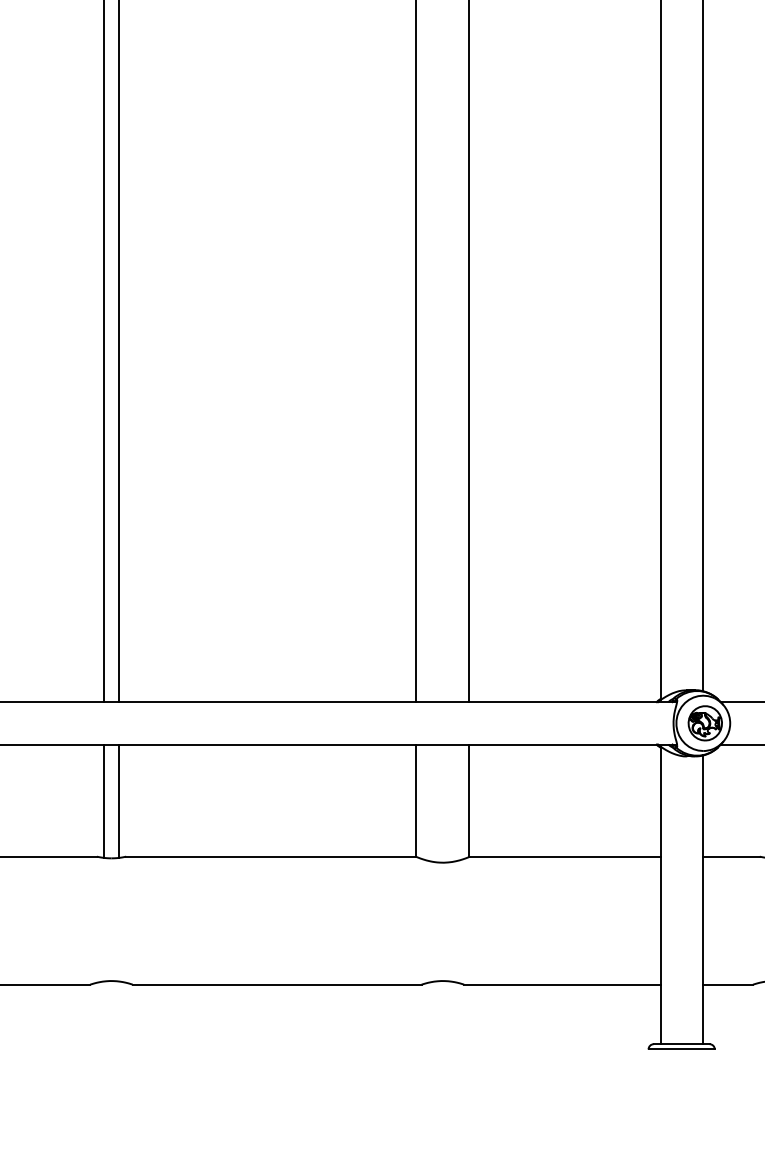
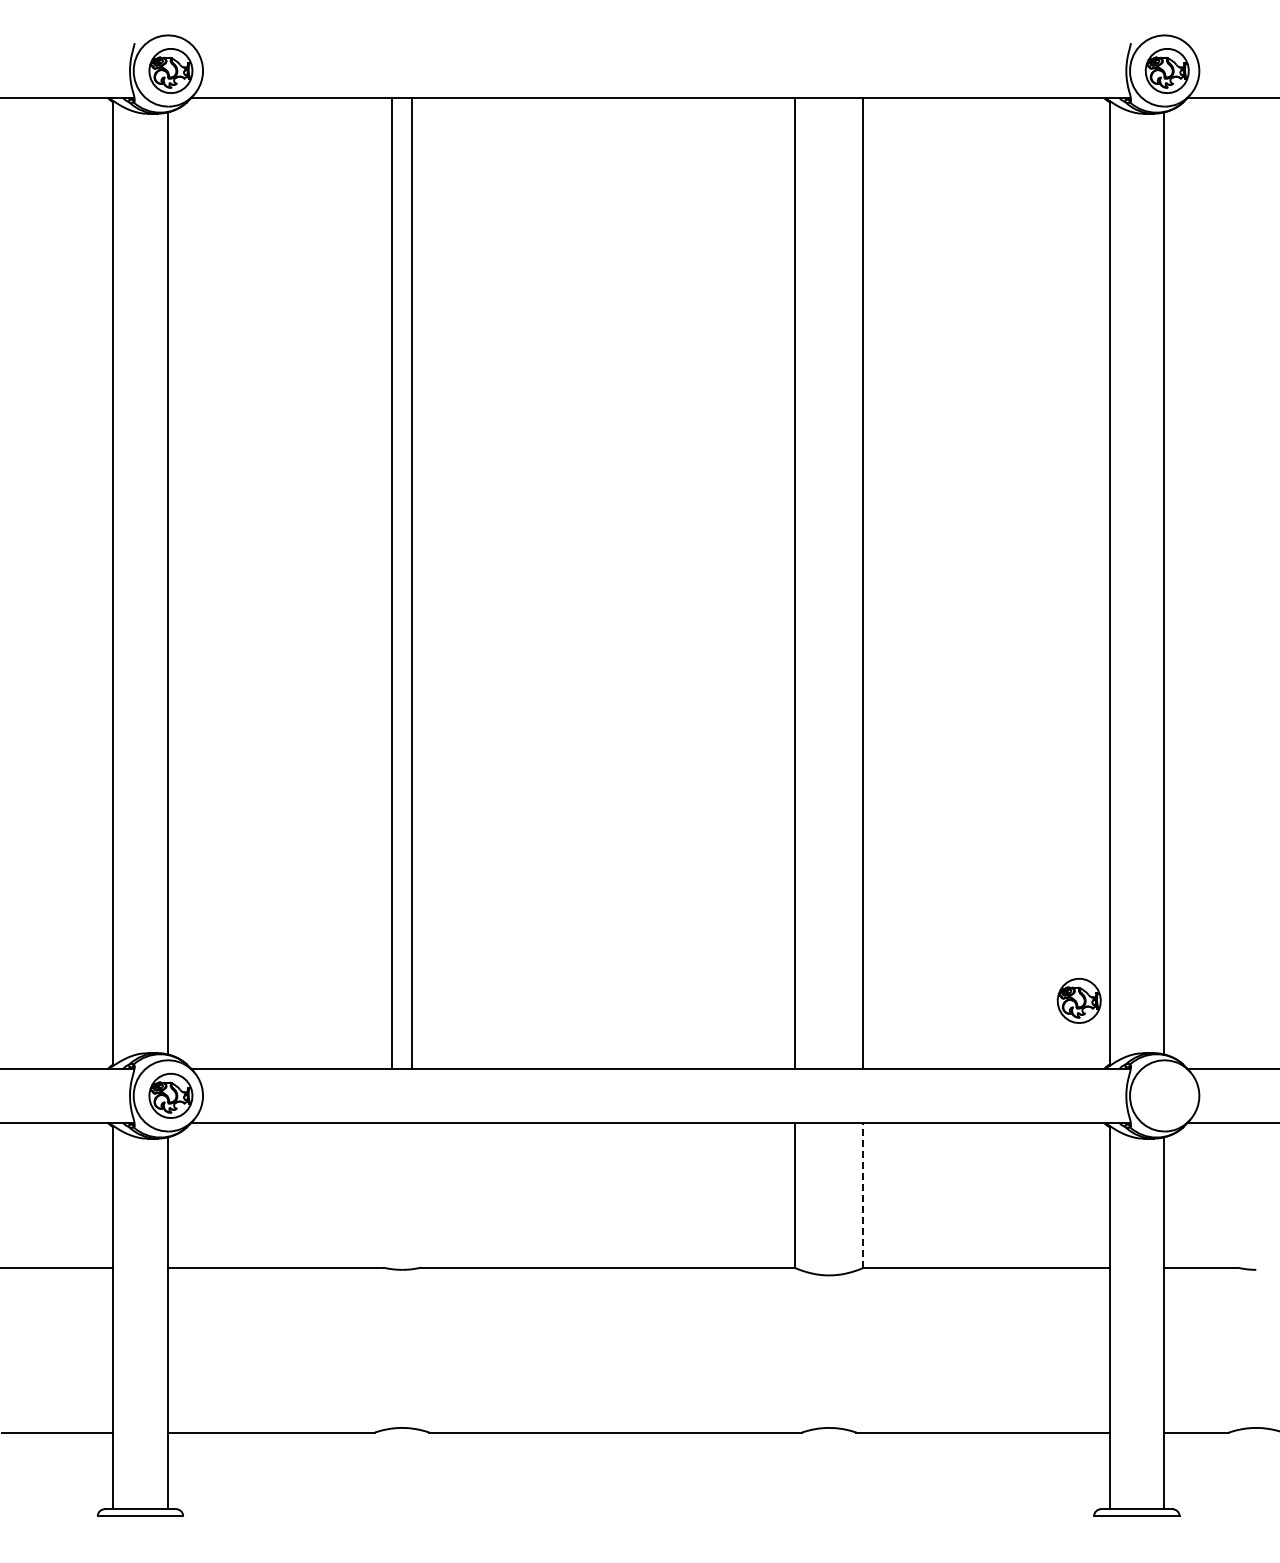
part: (704, 723) -> (1078, 1000), moved
line: (469, 800) -> (863, 1195), solid -> dashed
line: (103, 801) -> (391, 1196), removed
line: (119, 801) -> (412, 1196), removed

